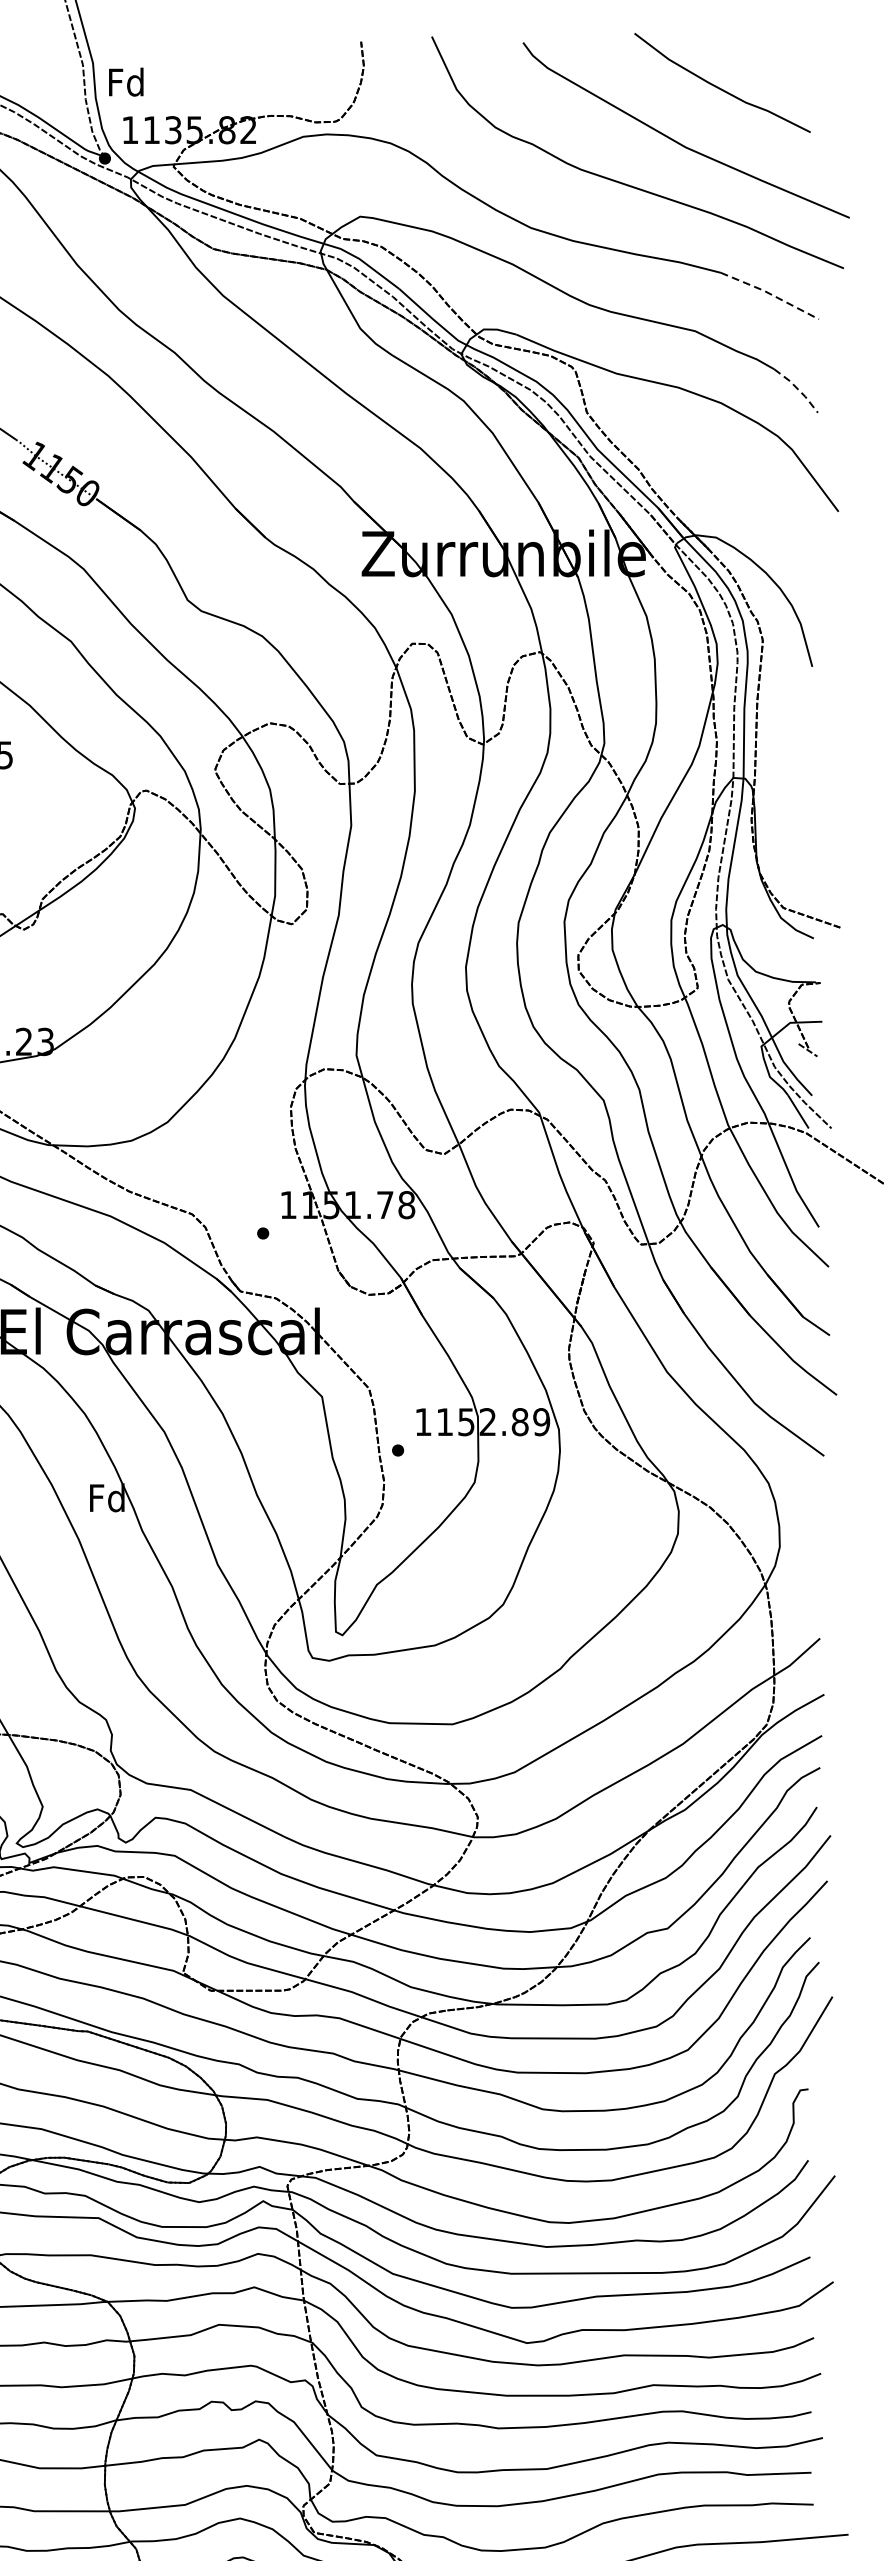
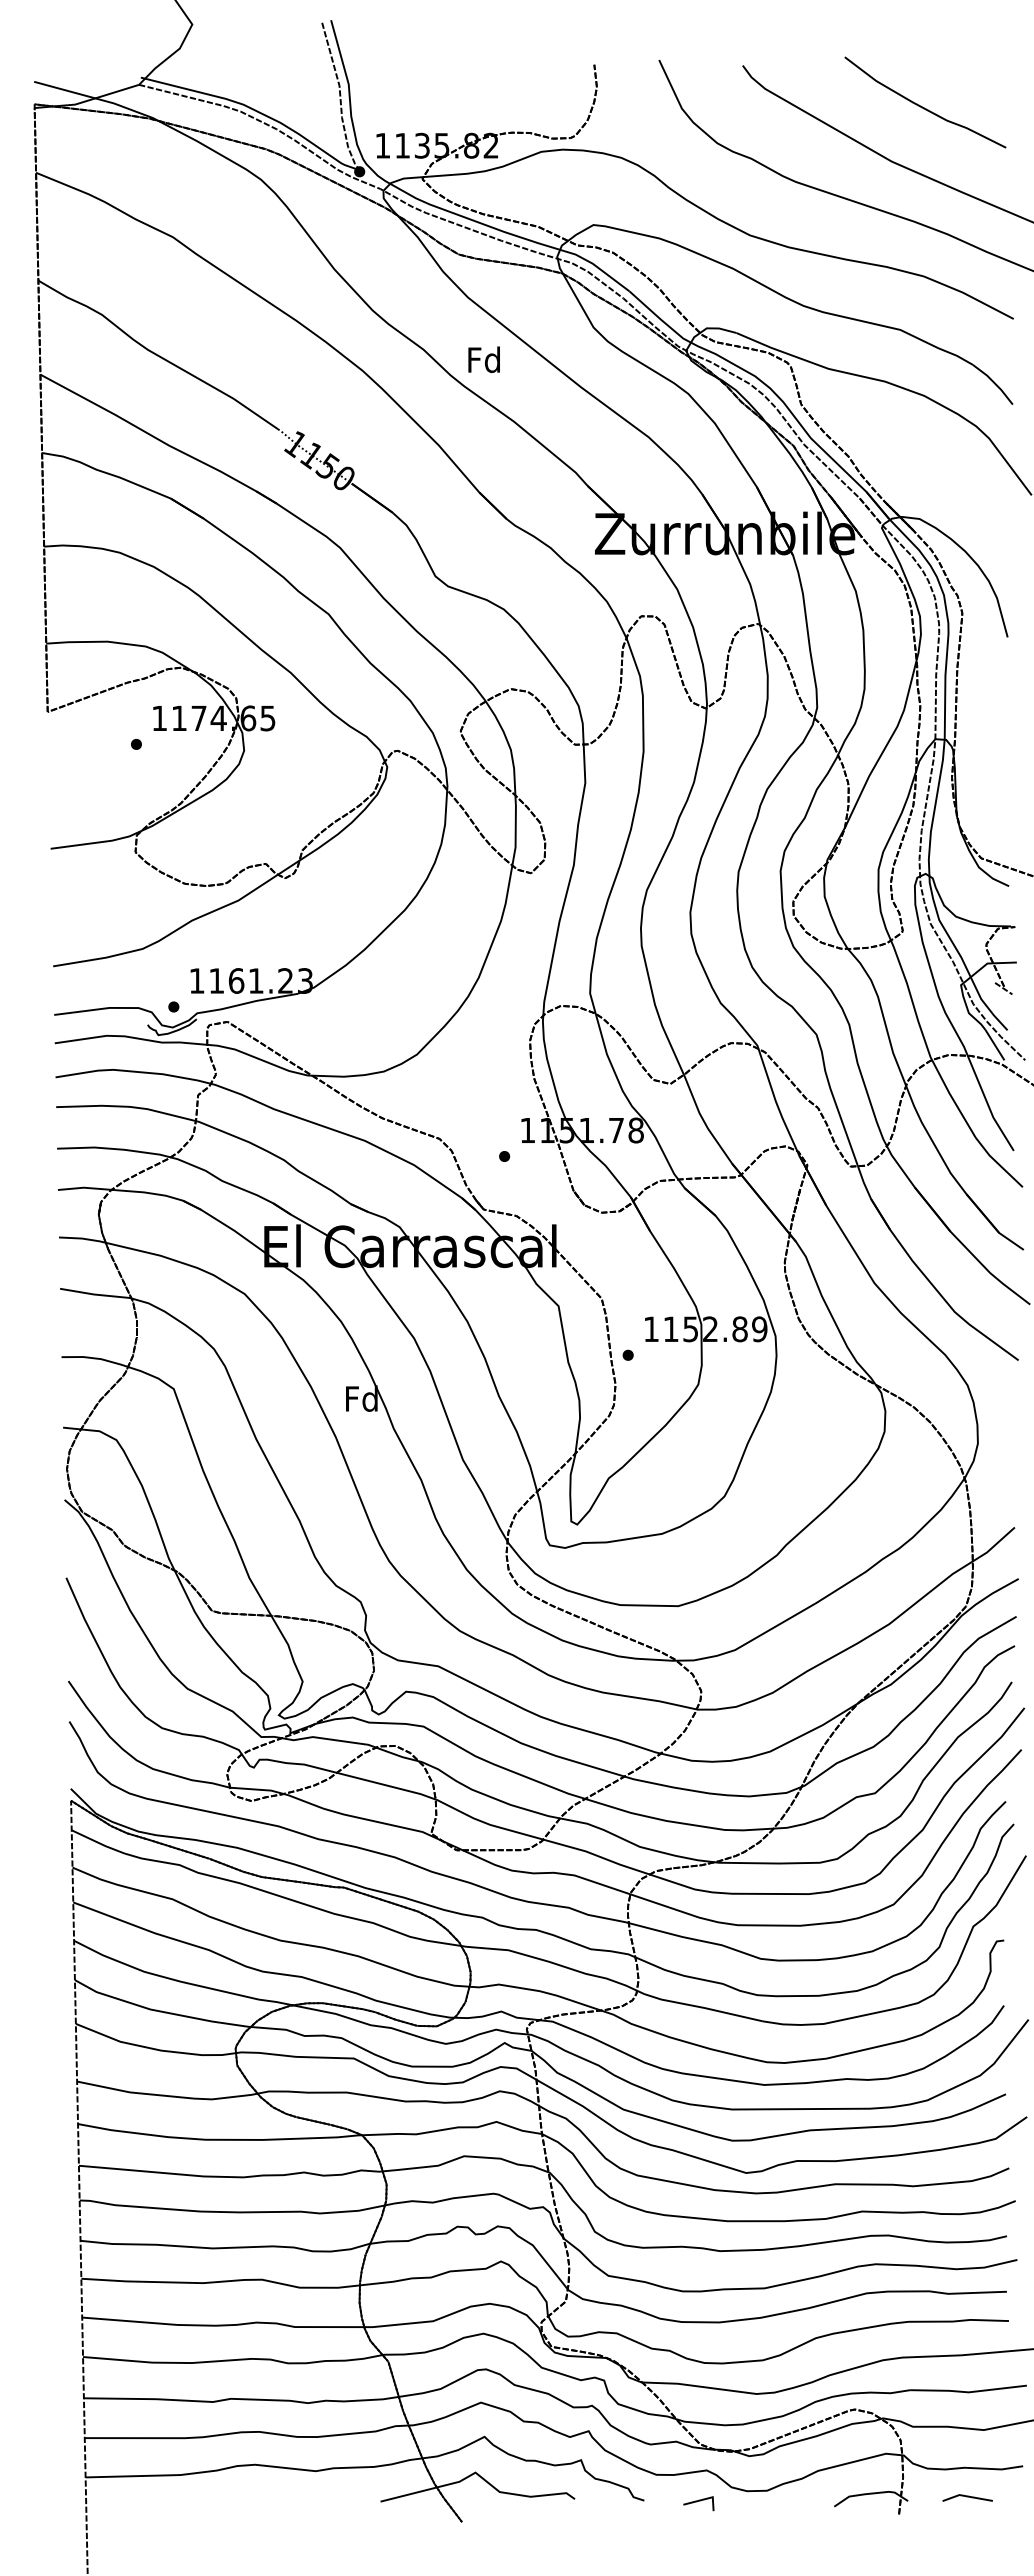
text: (125, 81) -> (483, 359), moved
line: (770, 293) -> (969, 295), dashed -> solid
line: (797, 389) -> (994, 383), dashed -> solid

